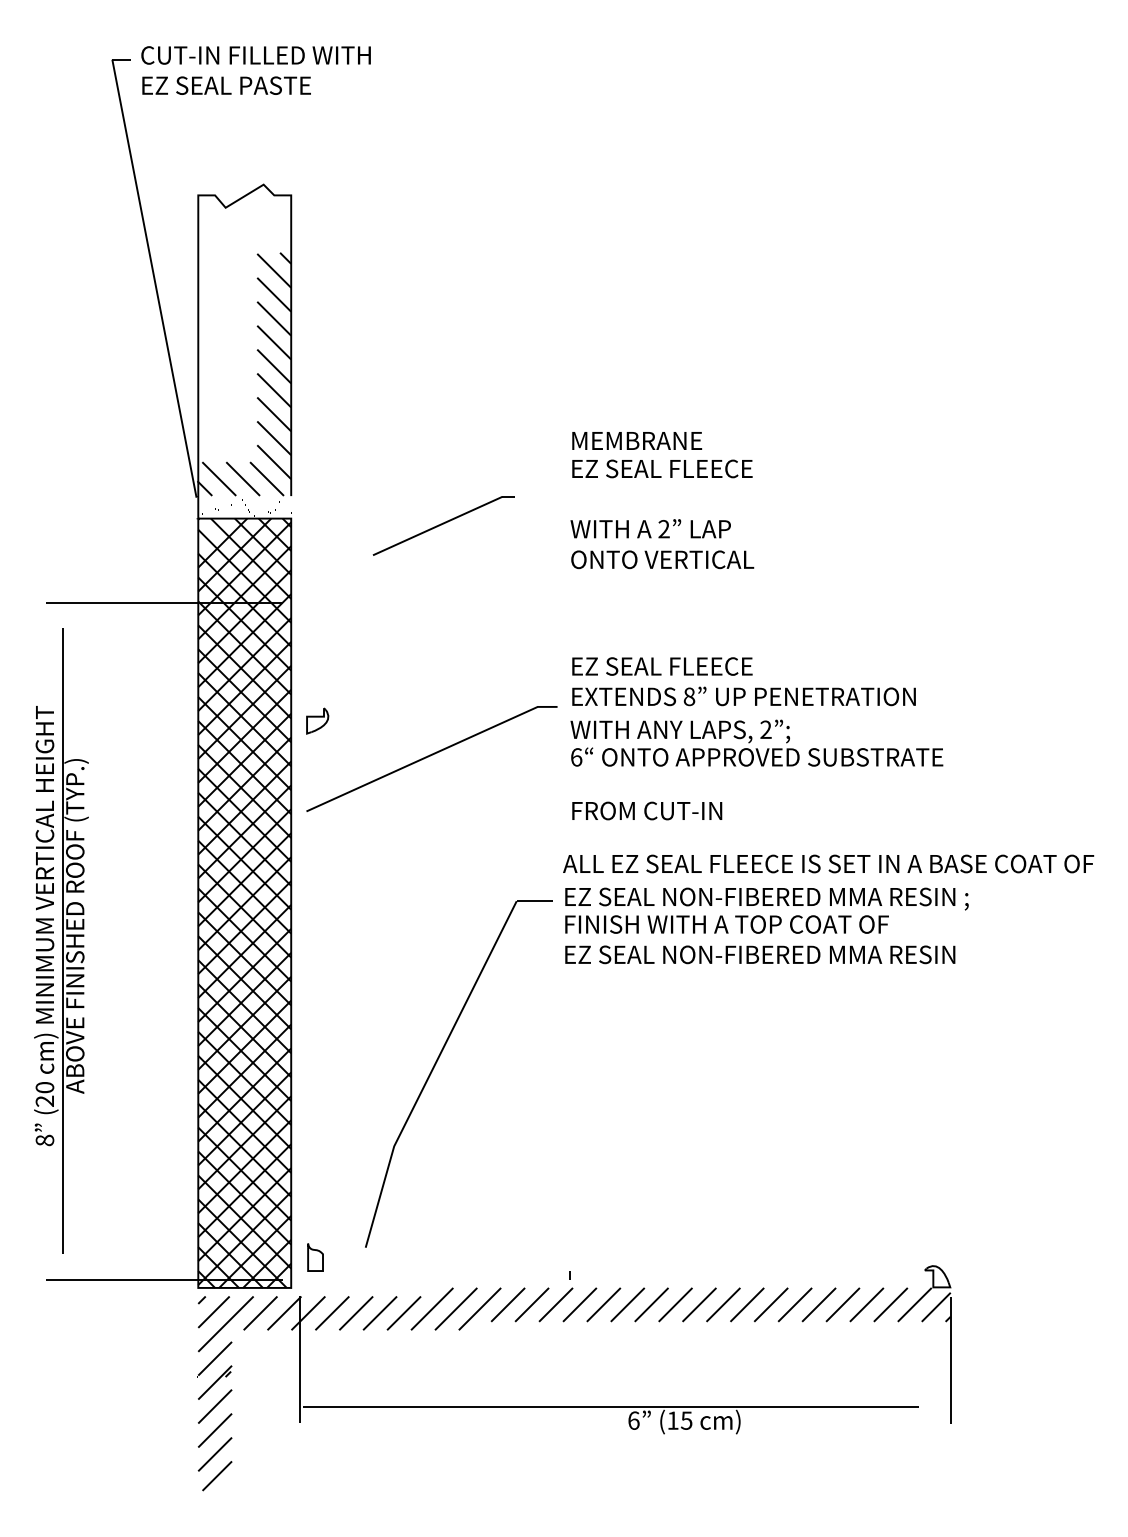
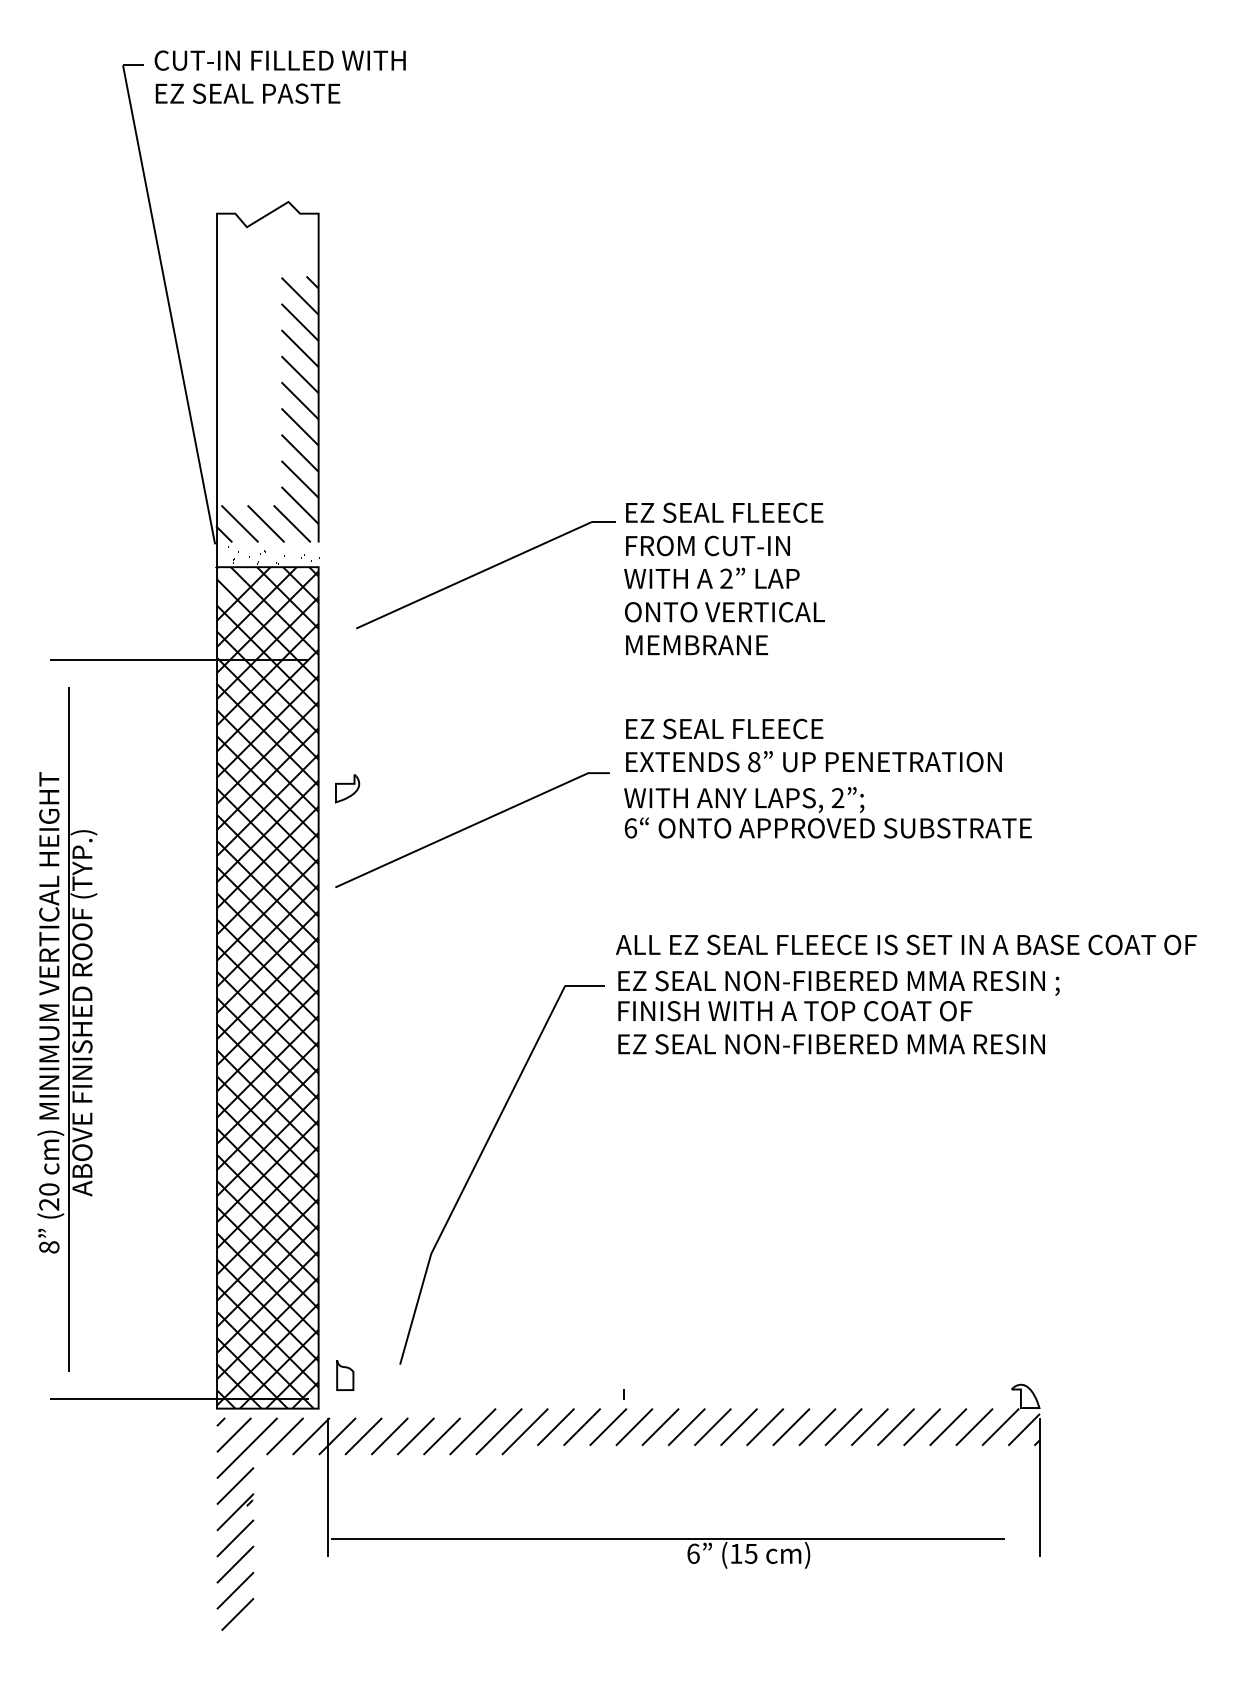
text: (636, 441) -> (696, 645), moved
part: (443, 526) -> (485, 575), size x1.67
text: (646, 810) -> (707, 545), moved

